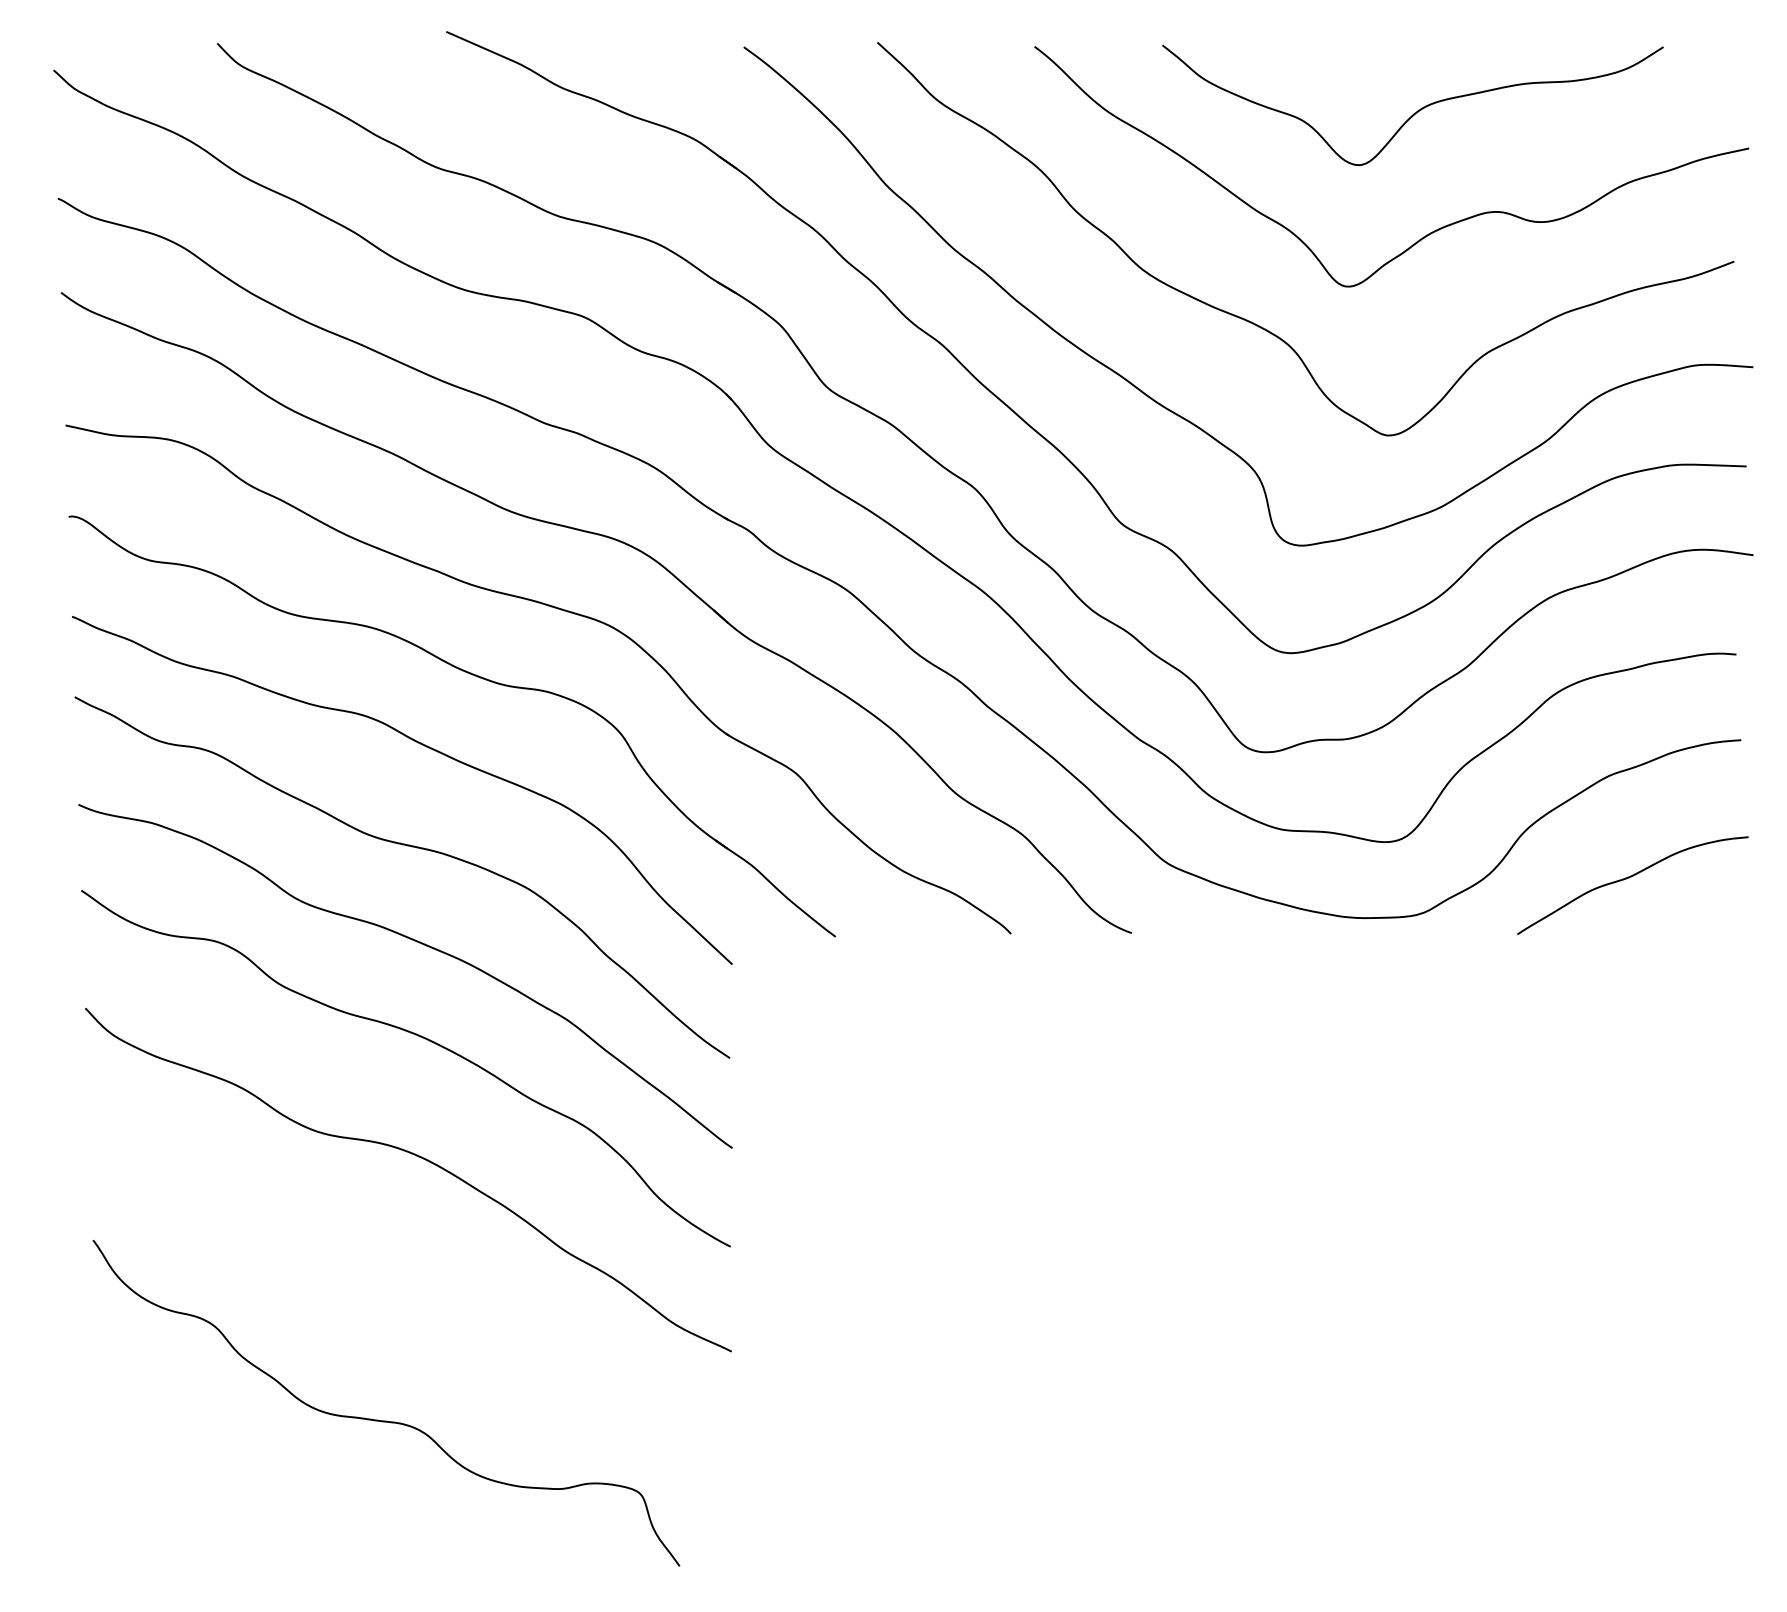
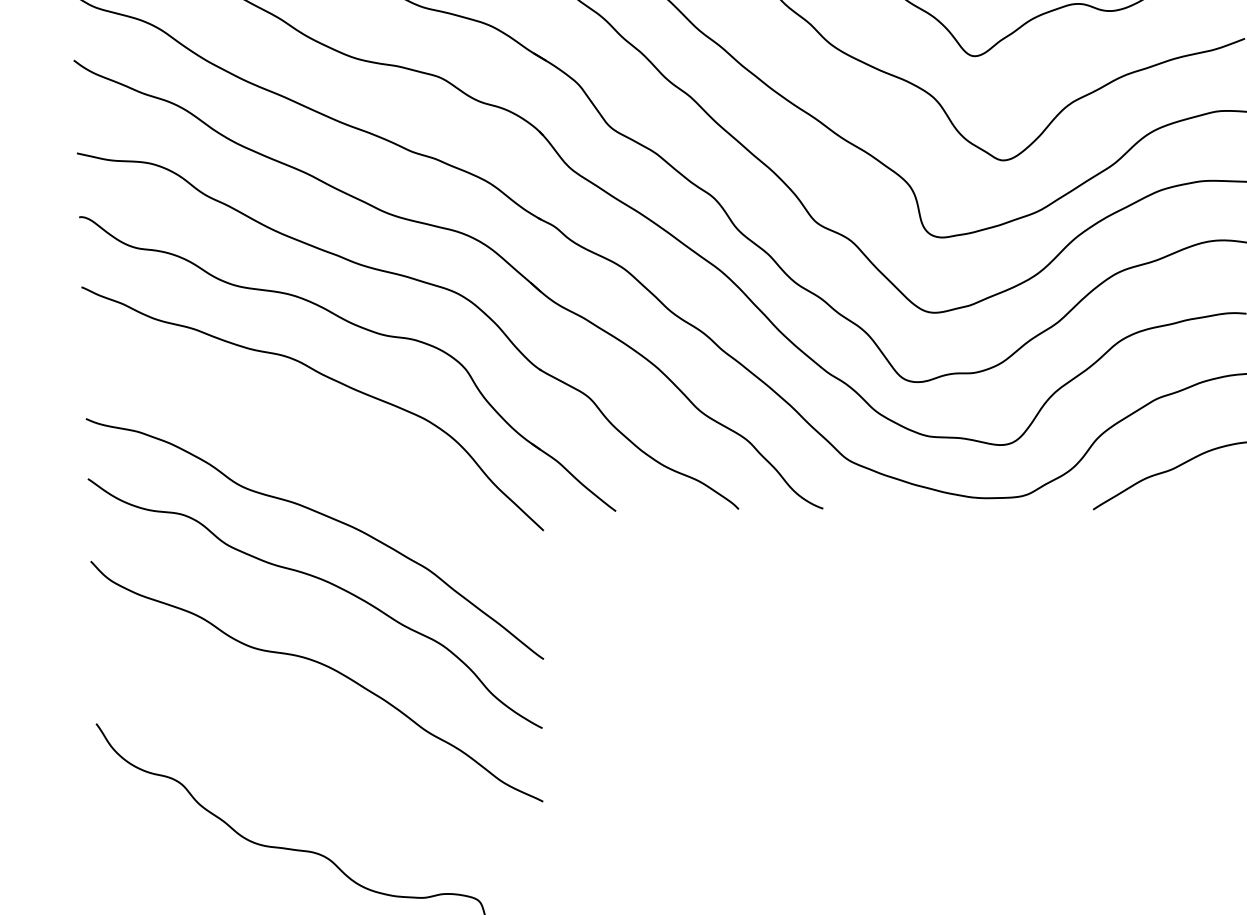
curve: (407, 846) -> (316, 448), removed

